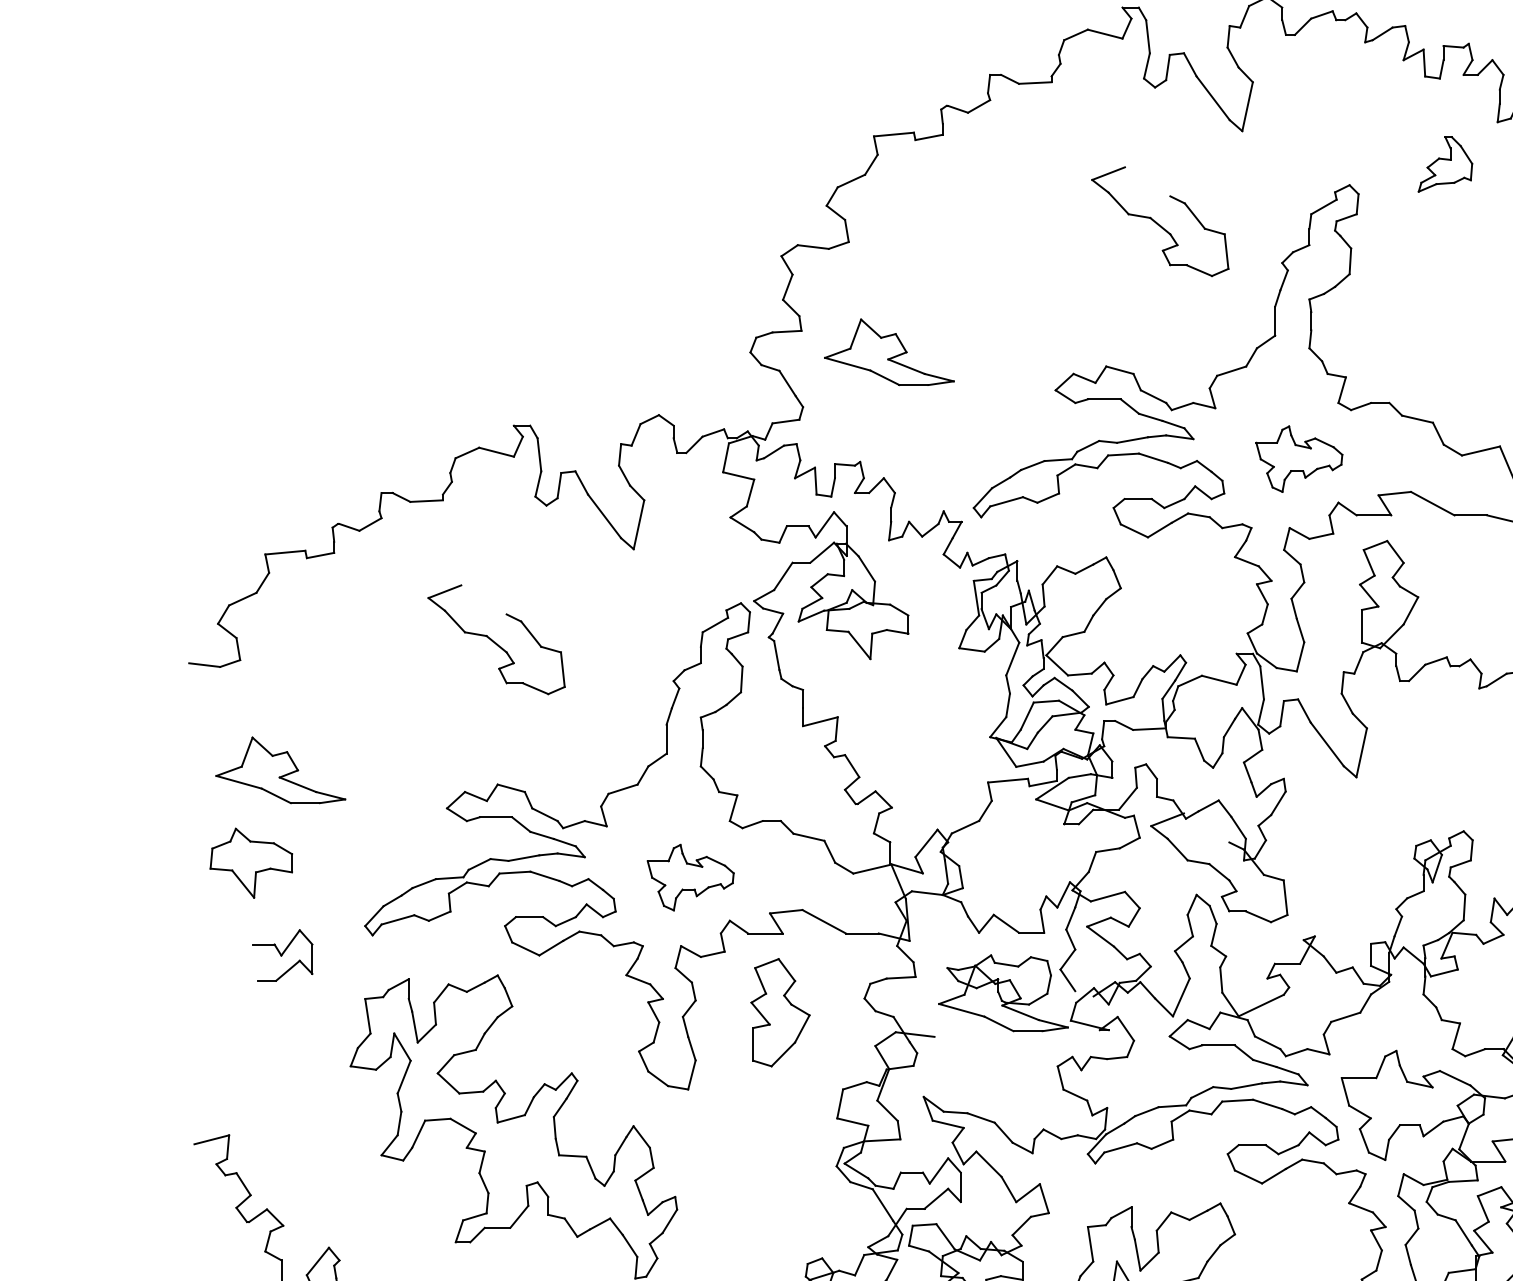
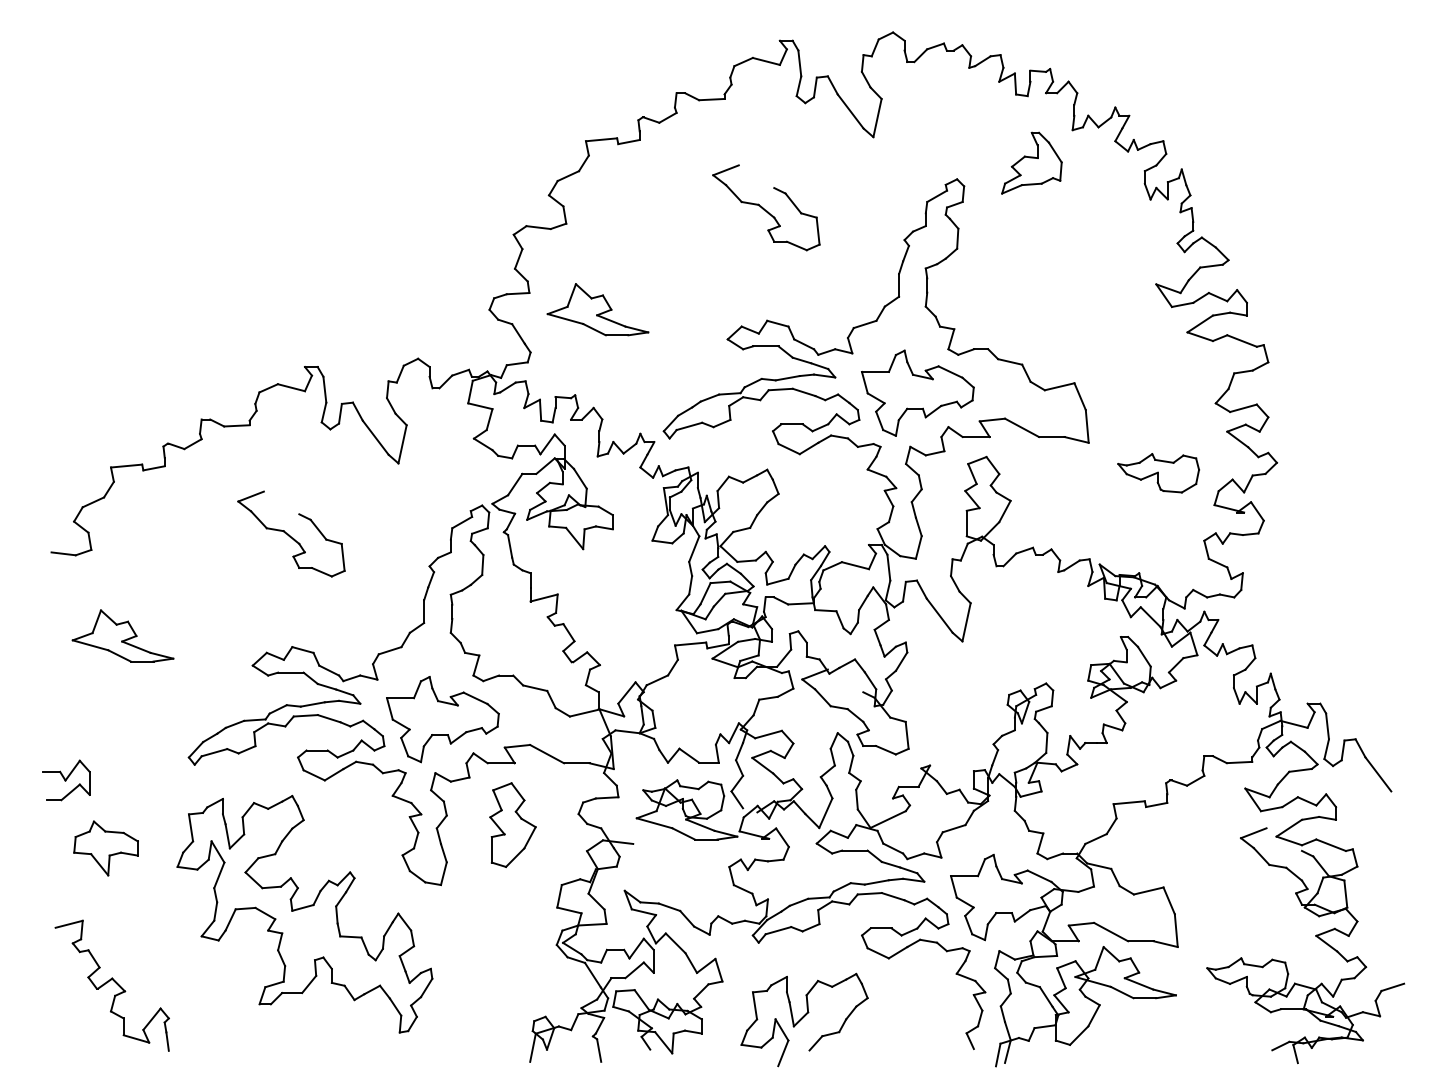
part: (1444, 163) -> (1031, 162), size x1.43
part: (1160, 221) -> (766, 207), moved
part: (1298, 458) -> (917, 392), size x1.67
part: (250, 863) -> (105, 848), moved
part: (690, 877) -> (442, 719), size x1.67
part: (282, 955) -> (66, 780), moved

